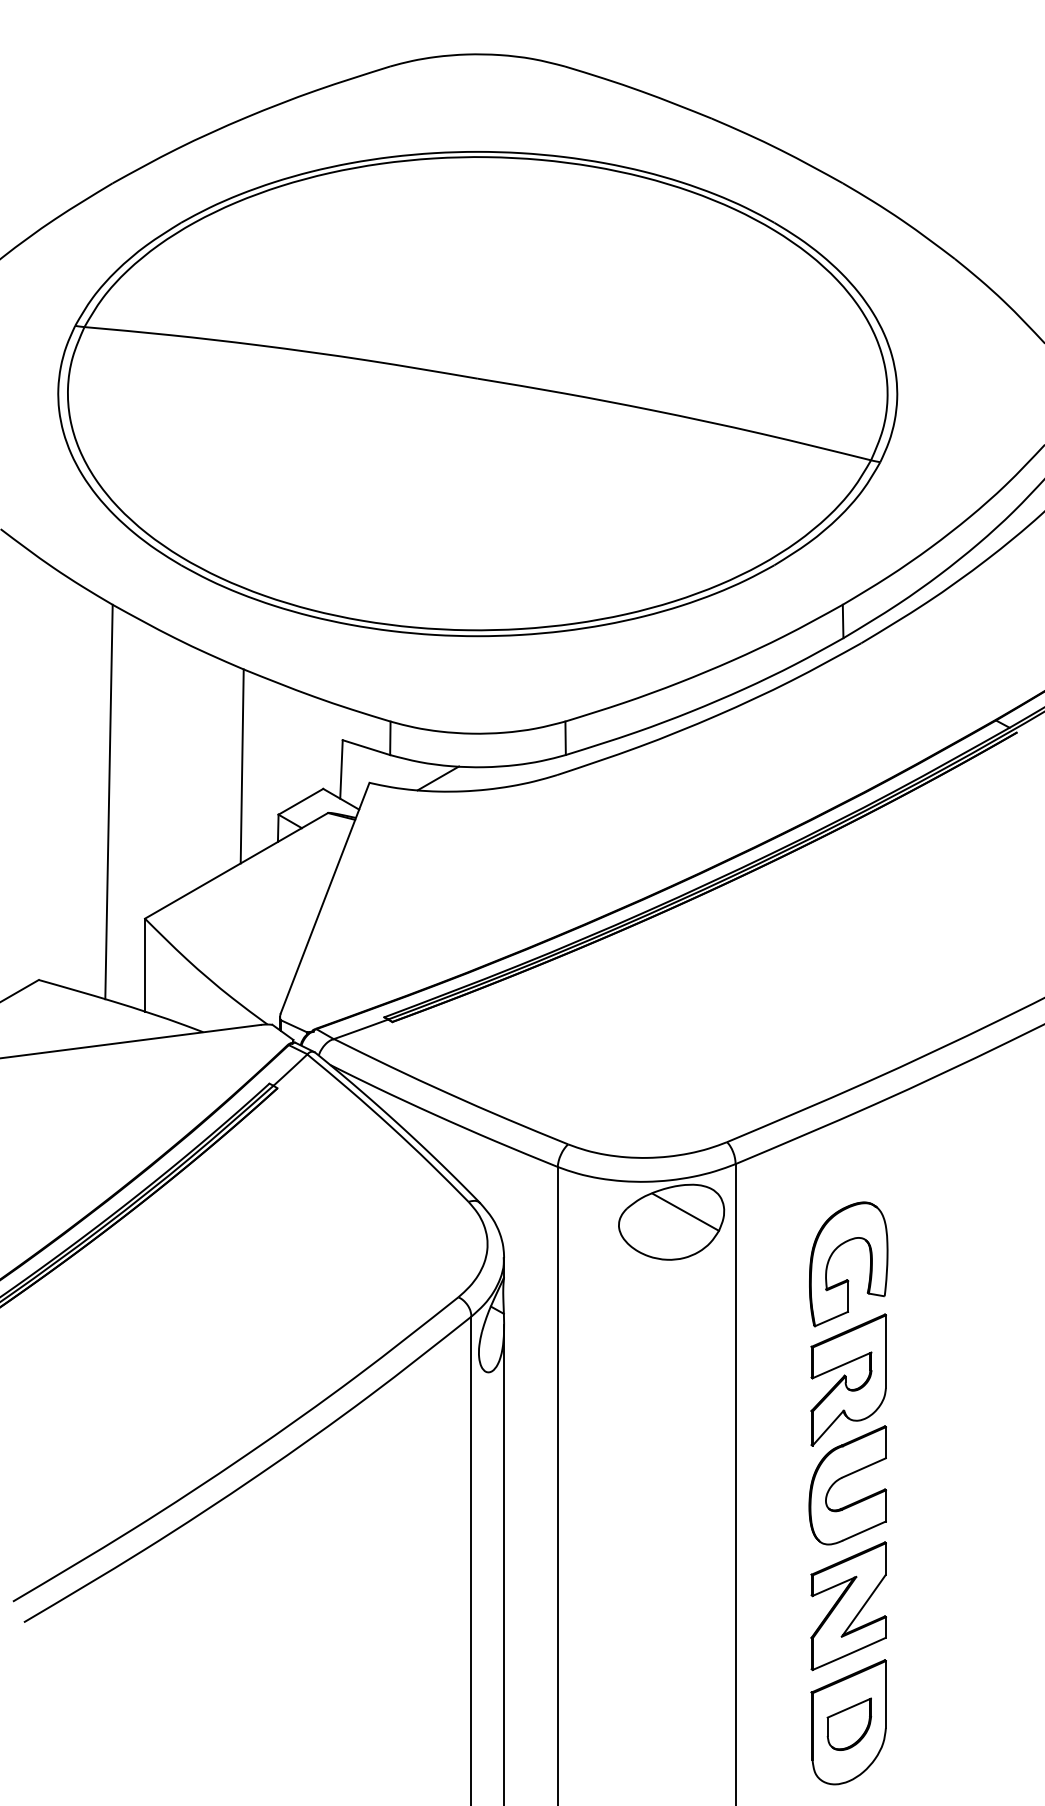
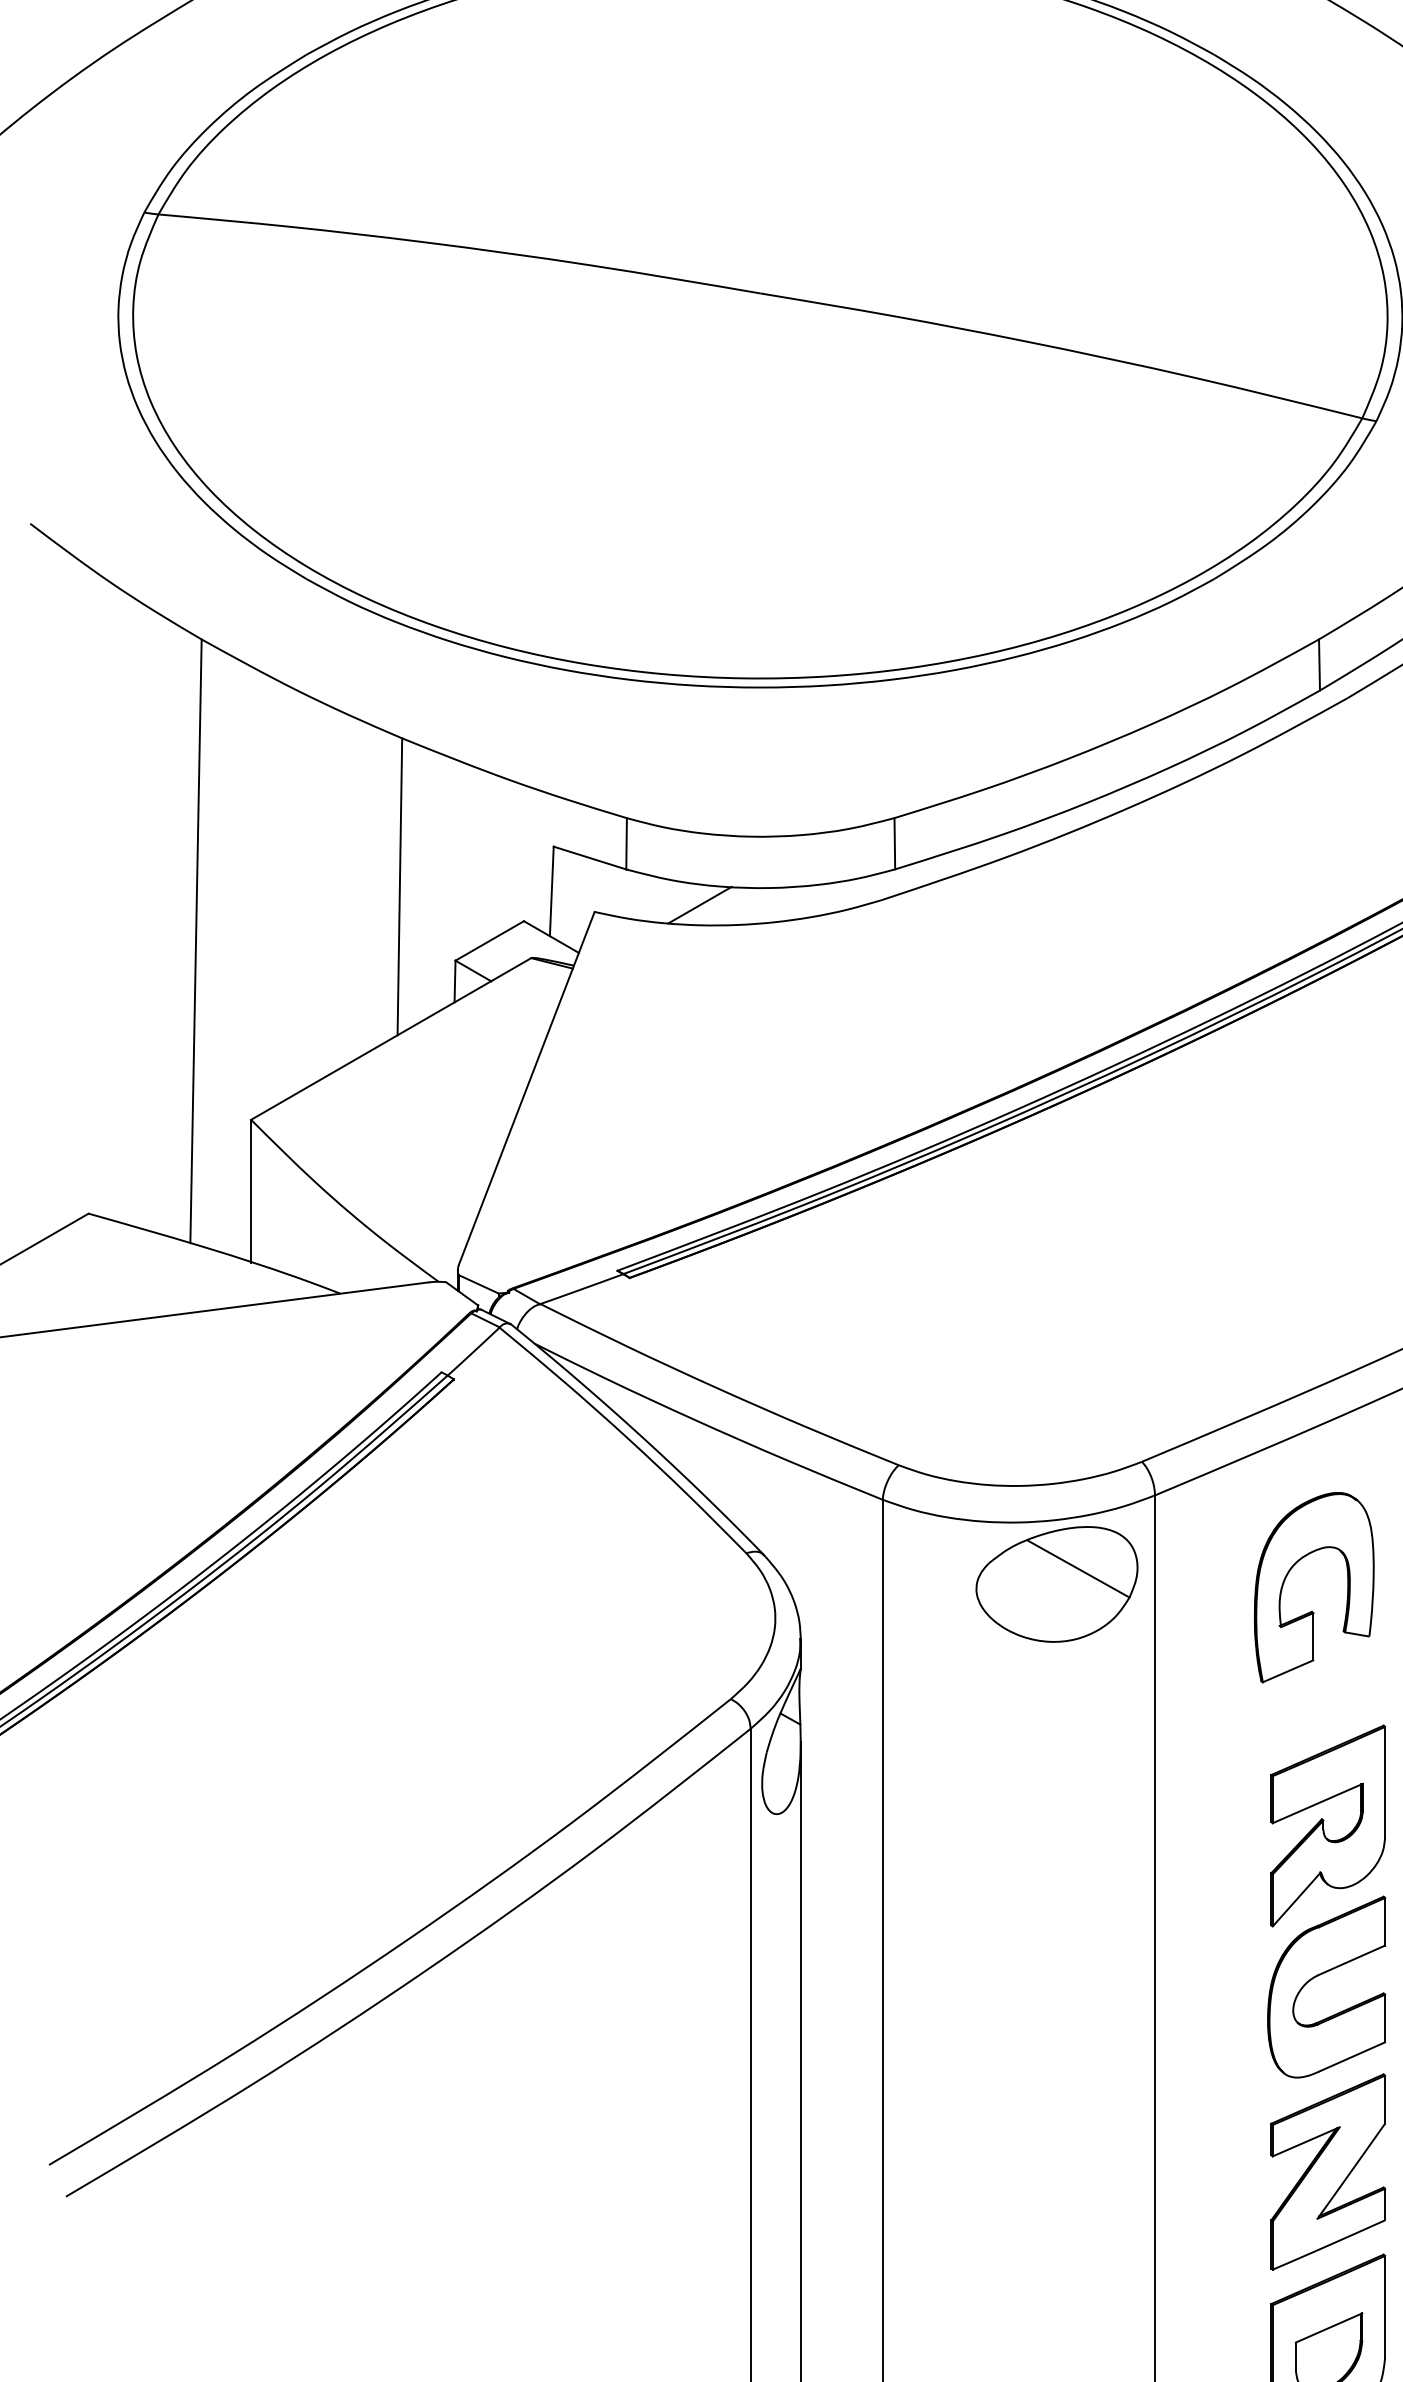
part: (848, 1279) -> (1313, 1610), moved

